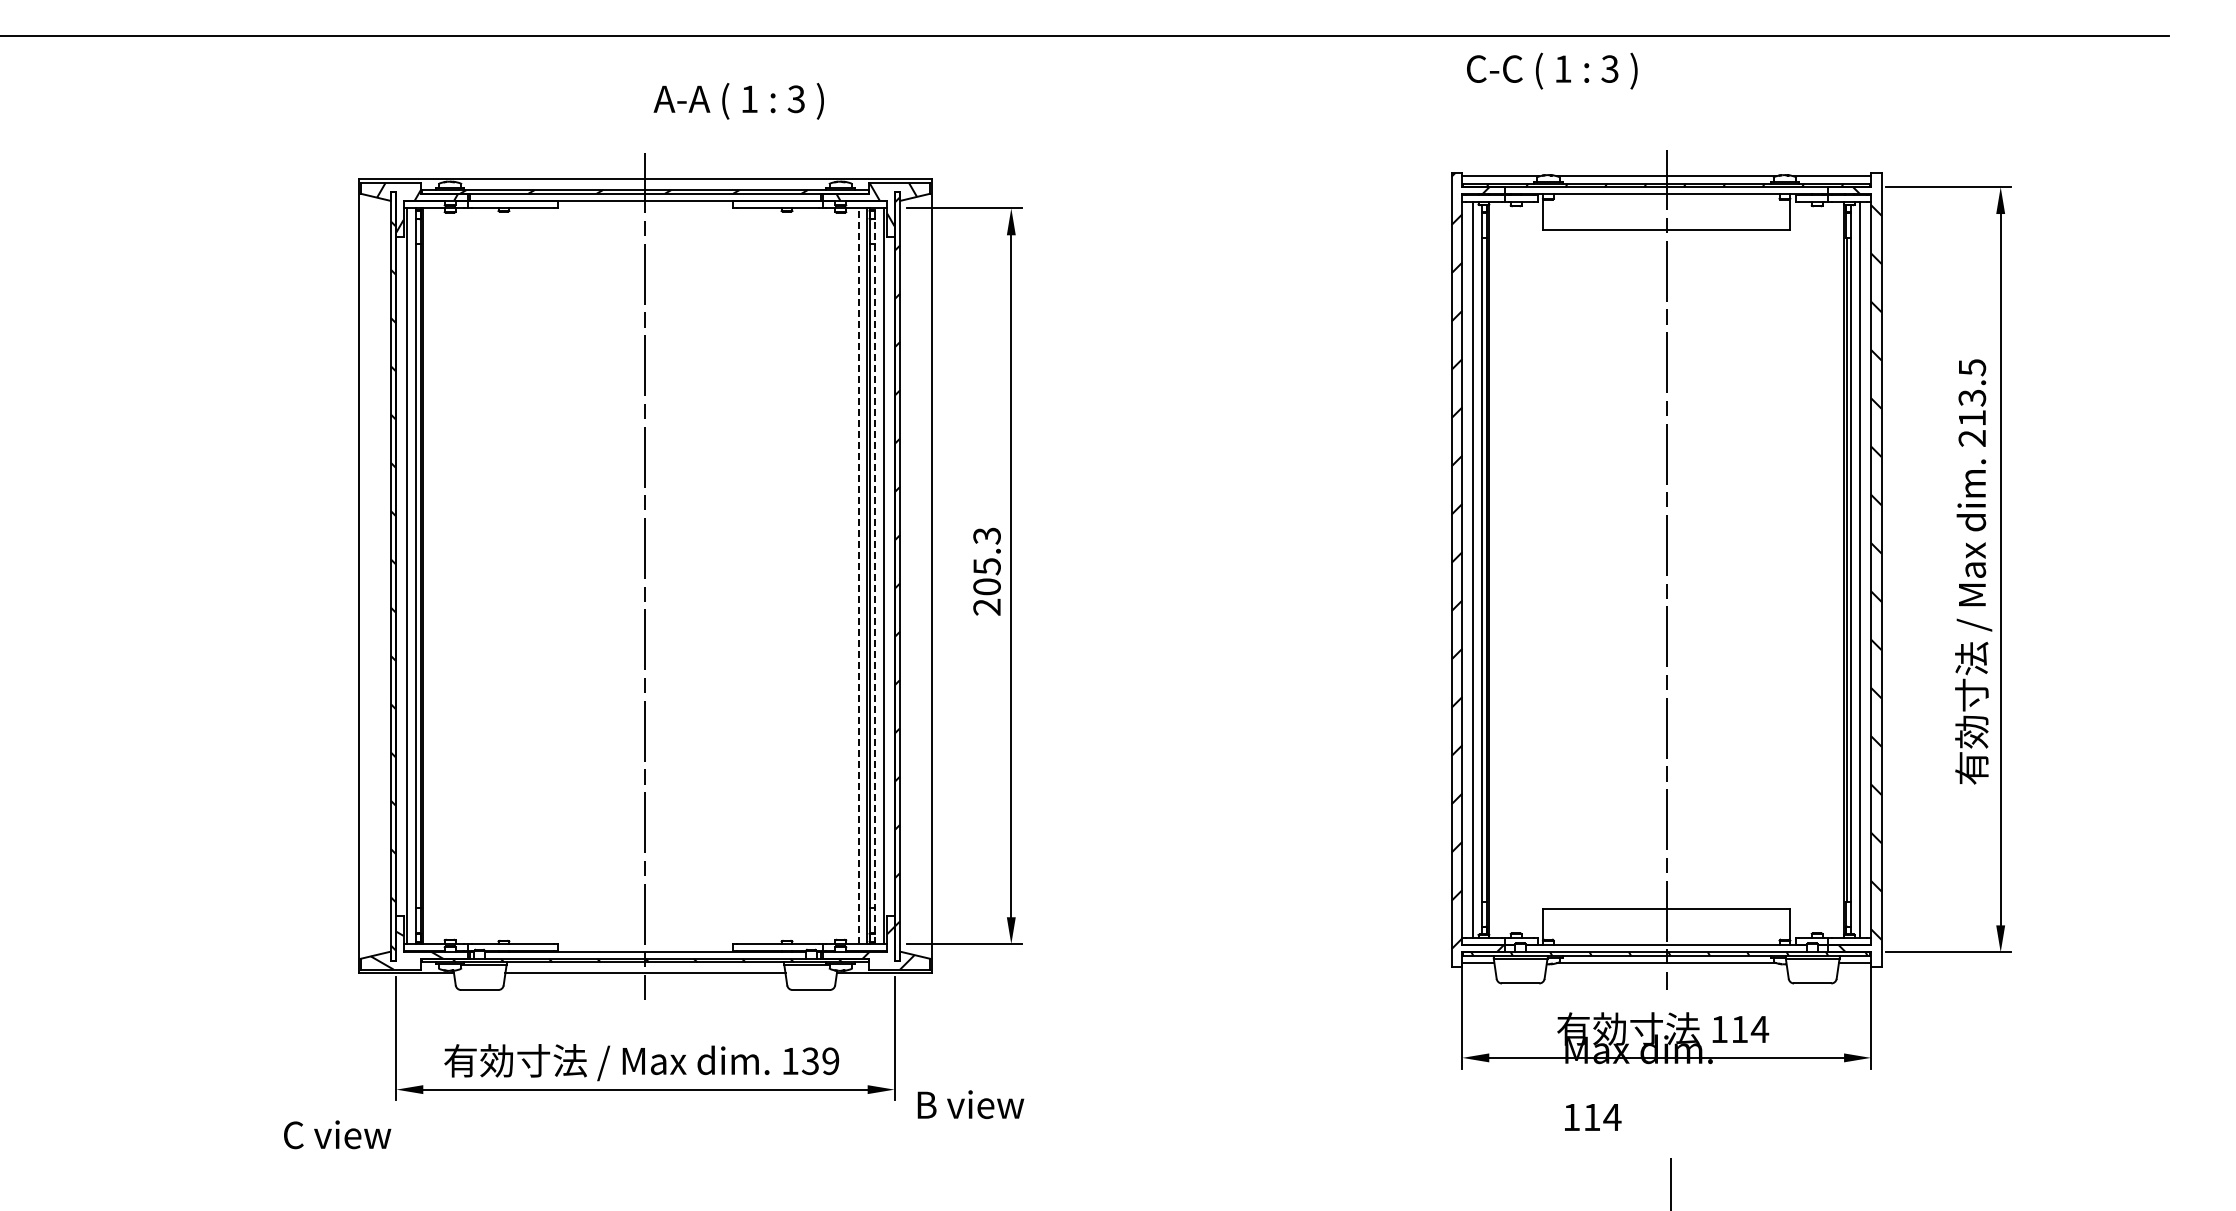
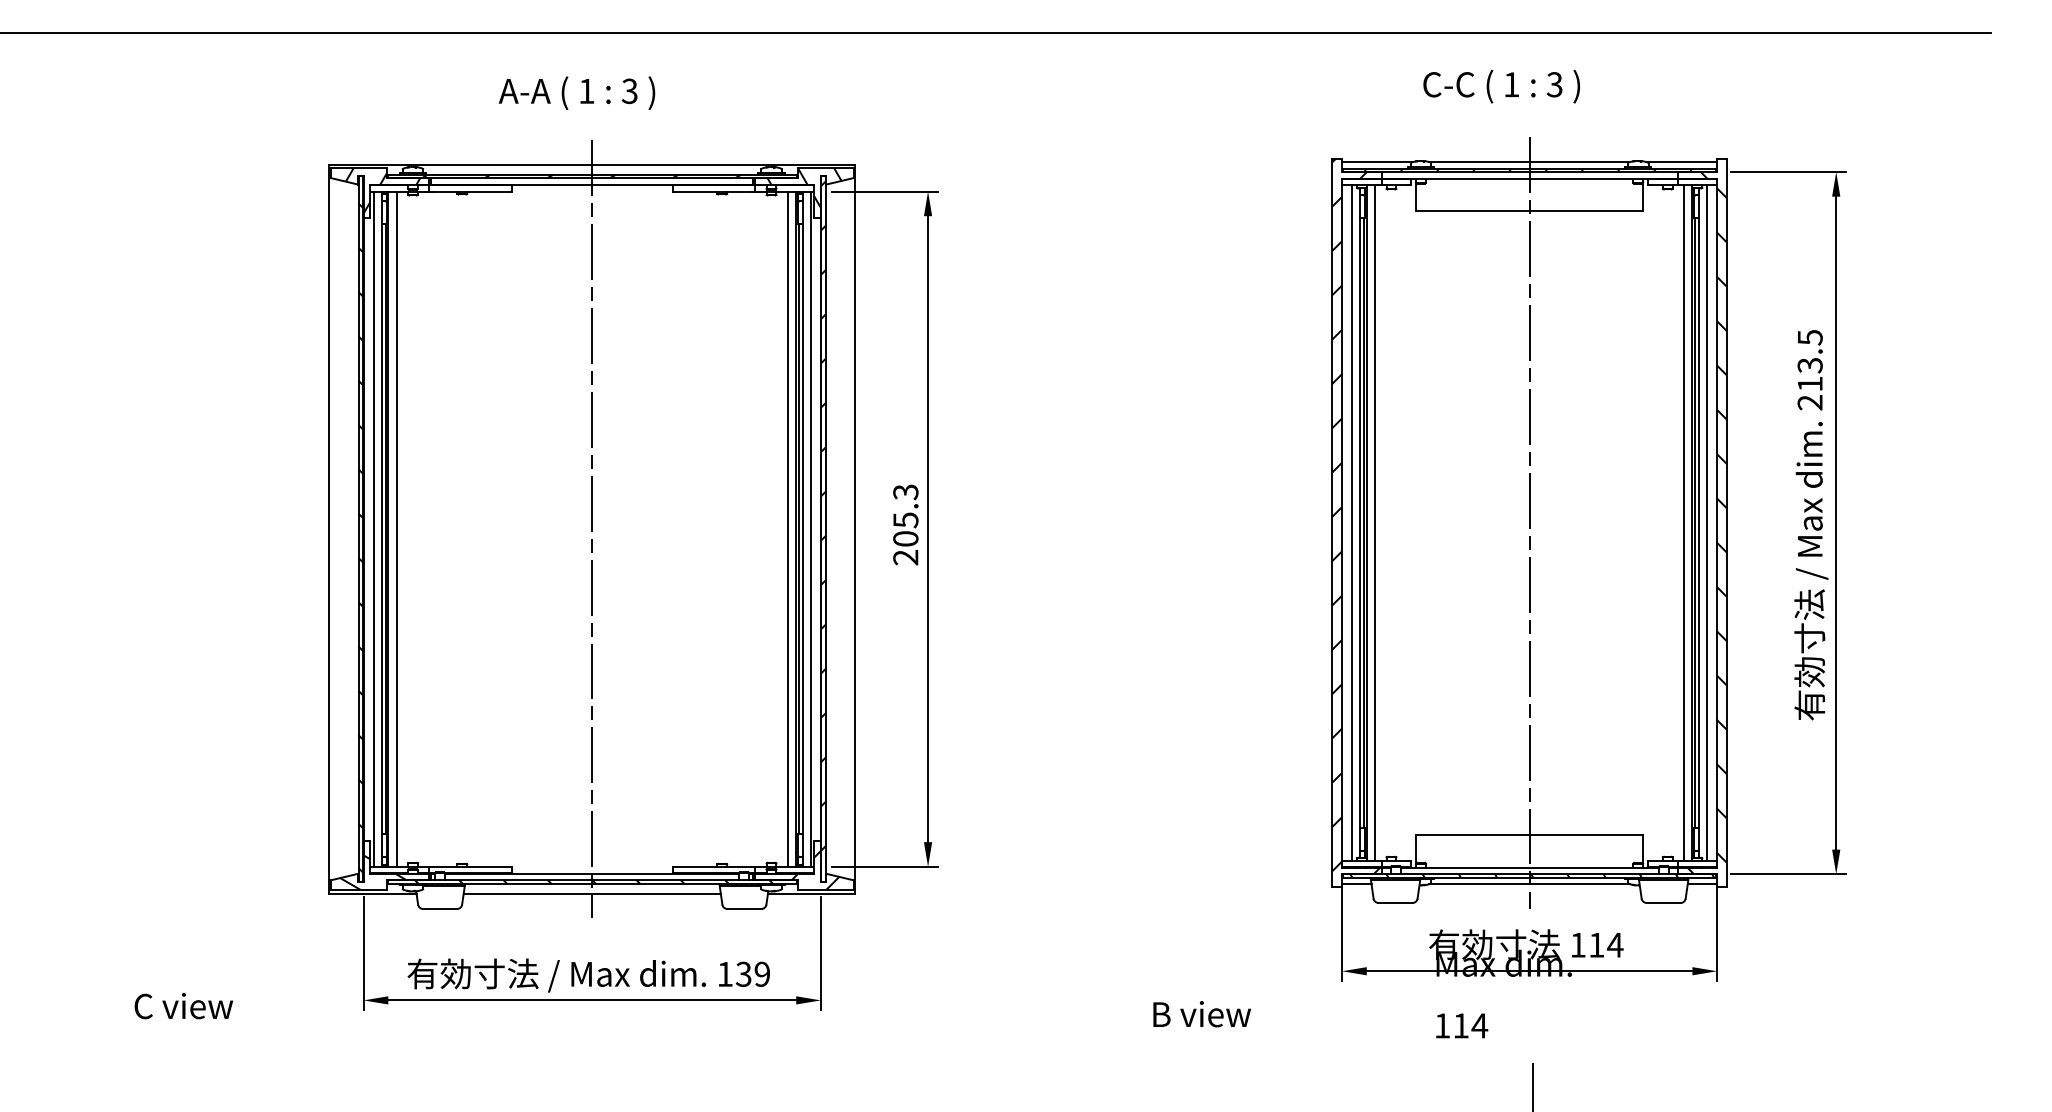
text: (1552, 70) -> (1501, 86), moved
text: (738, 101) -> (576, 93), moved
line: (1498, 569) -> (1375, 522), added
line: (1835, 569) -> (1684, 522), added
line: (432, 576) -> (396, 529), added
line: (858, 576) -> (787, 529), dashed -> solid
line: (875, 576) -> (803, 529), dashed -> solid
text: (970, 1104) -> (1201, 1014), moved
text: (337, 1134) -> (183, 1005), moved

